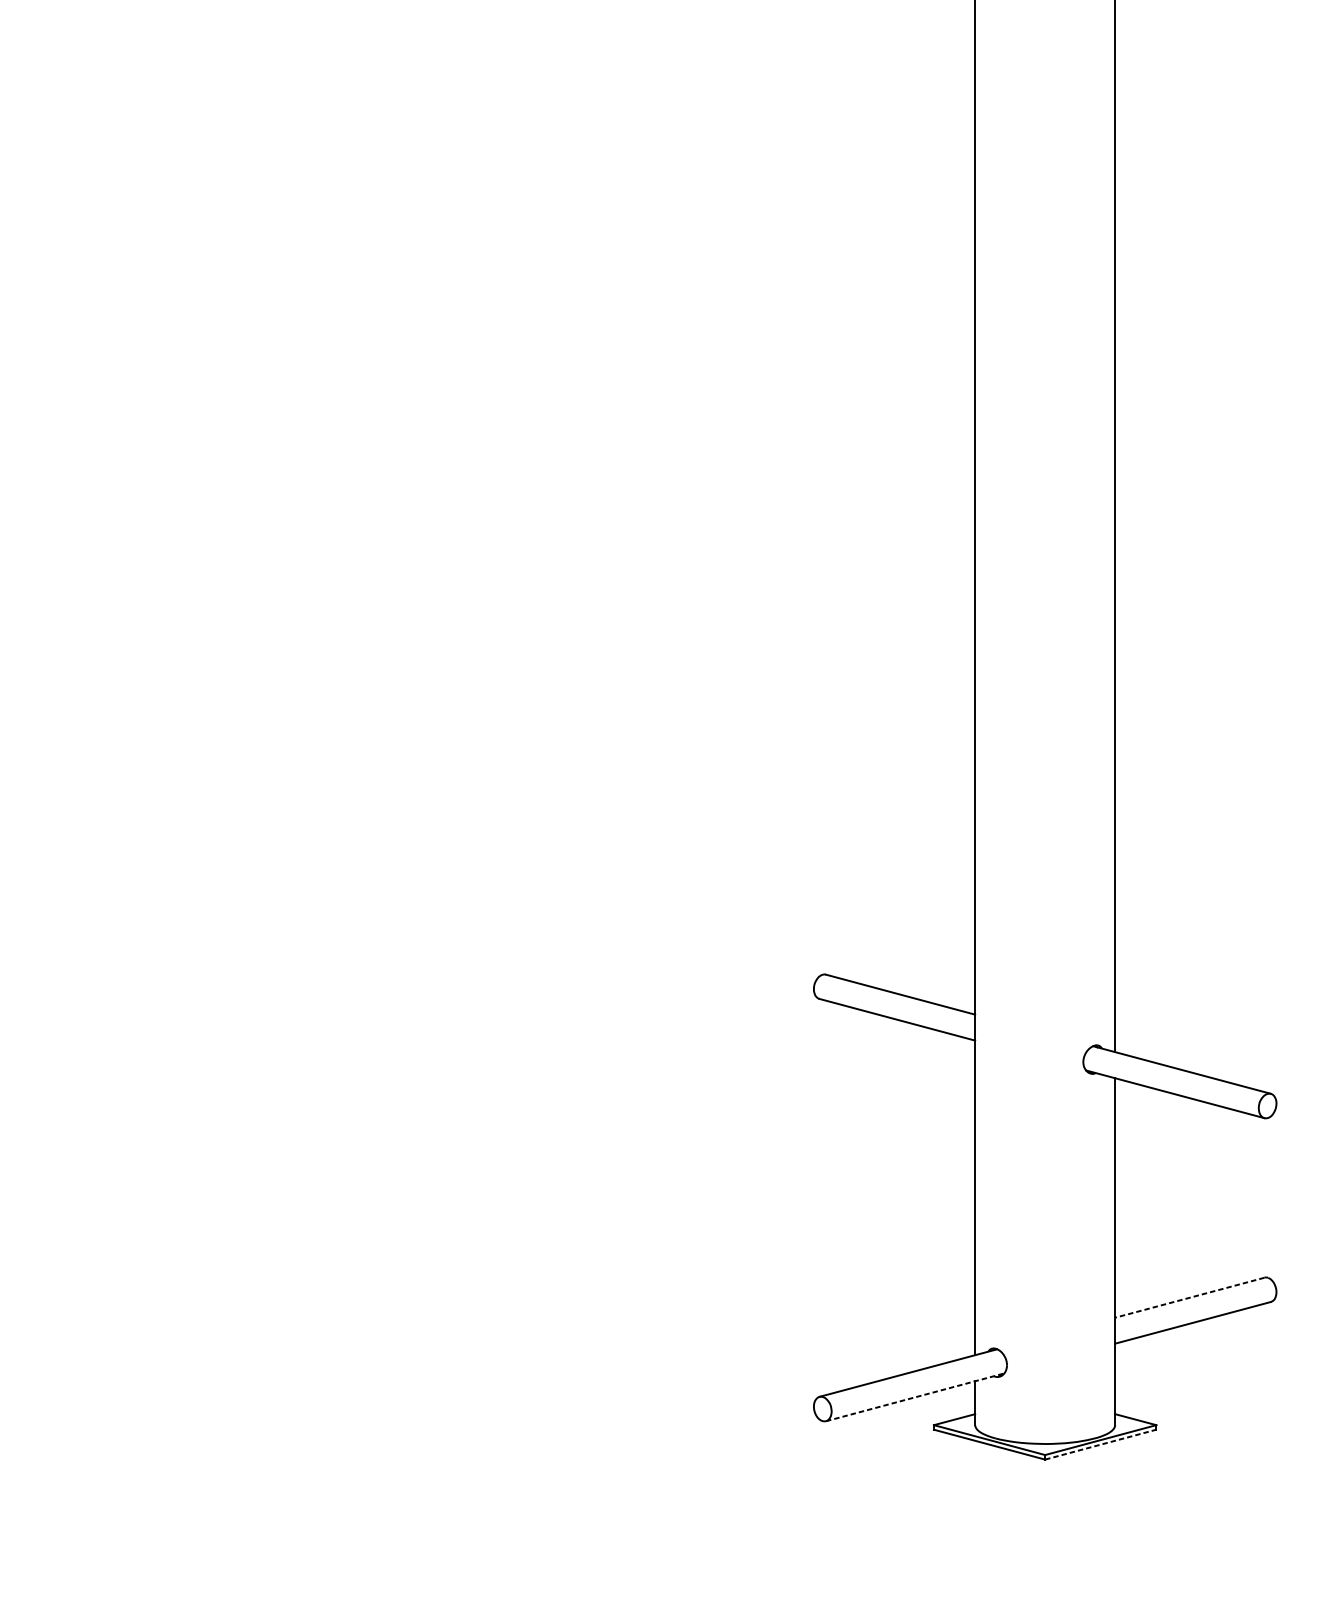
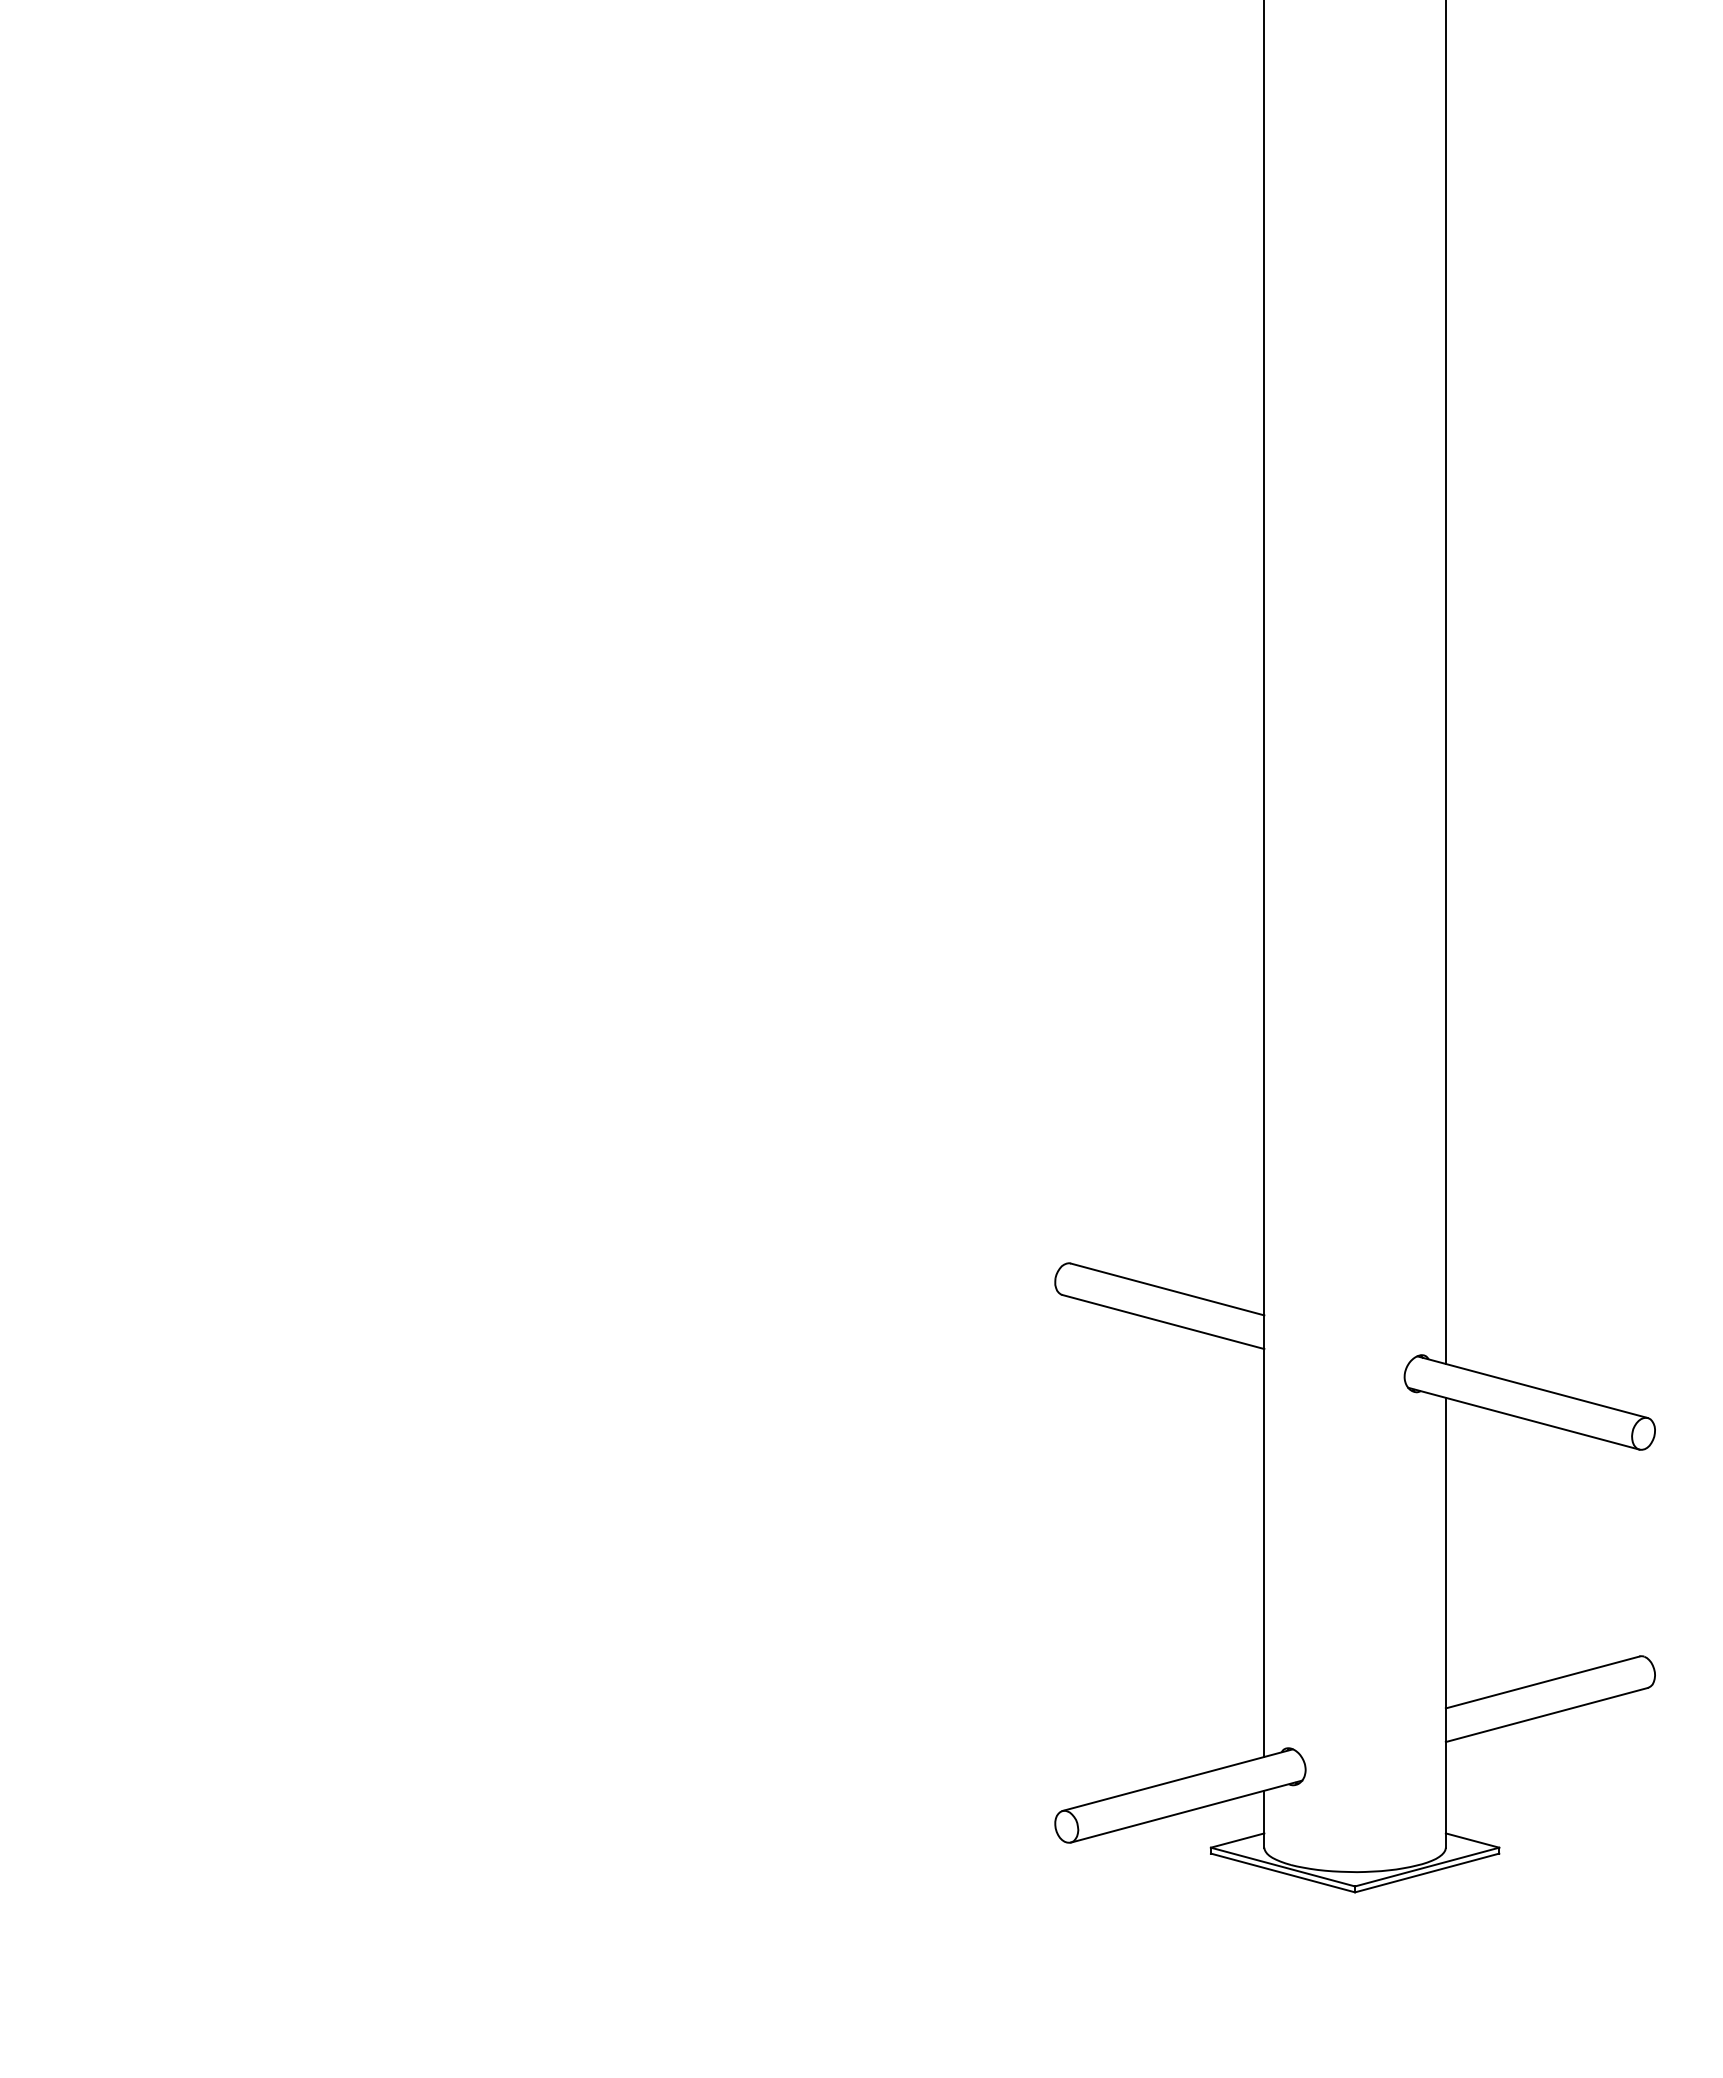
line: (1189, 1297) -> (1542, 1682), dashed -> solid
line: (915, 1397) -> (1186, 1811), dashed -> solid
line: (1100, 1444) -> (1427, 1872), dashed -> solid

